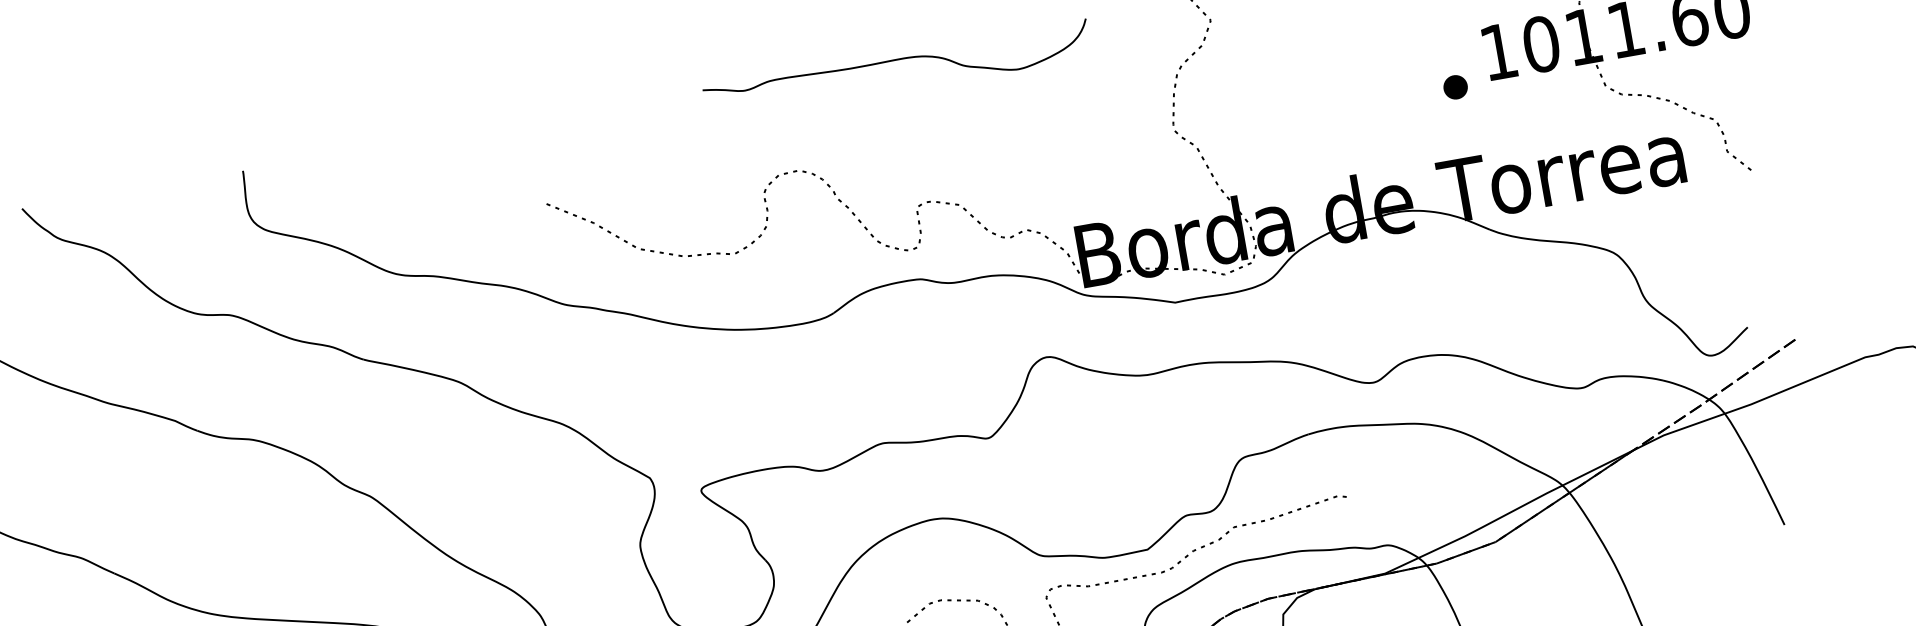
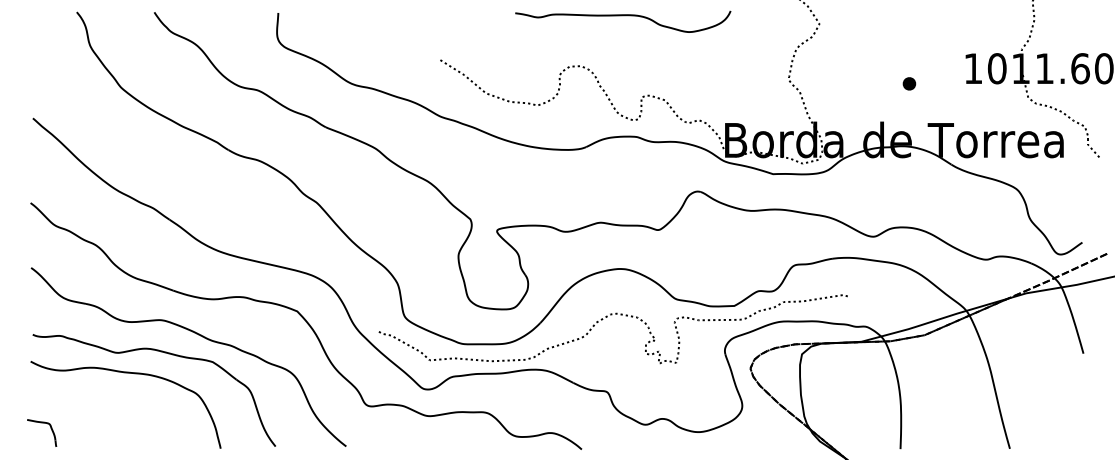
curve: (896, 62) -> (623, 16), moved
part: (1455, 86) -> (909, 83), moved

